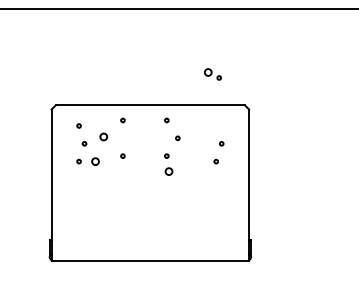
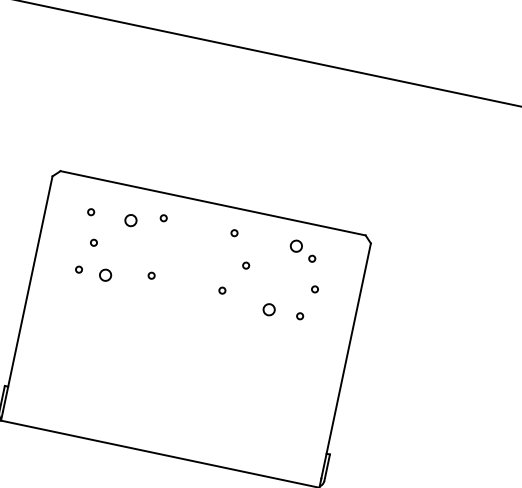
part: (212, 74) -> (302, 250), moved
circle: (103, 136) -> (130, 219), moved
circle: (168, 171) -> (268, 309), moved

